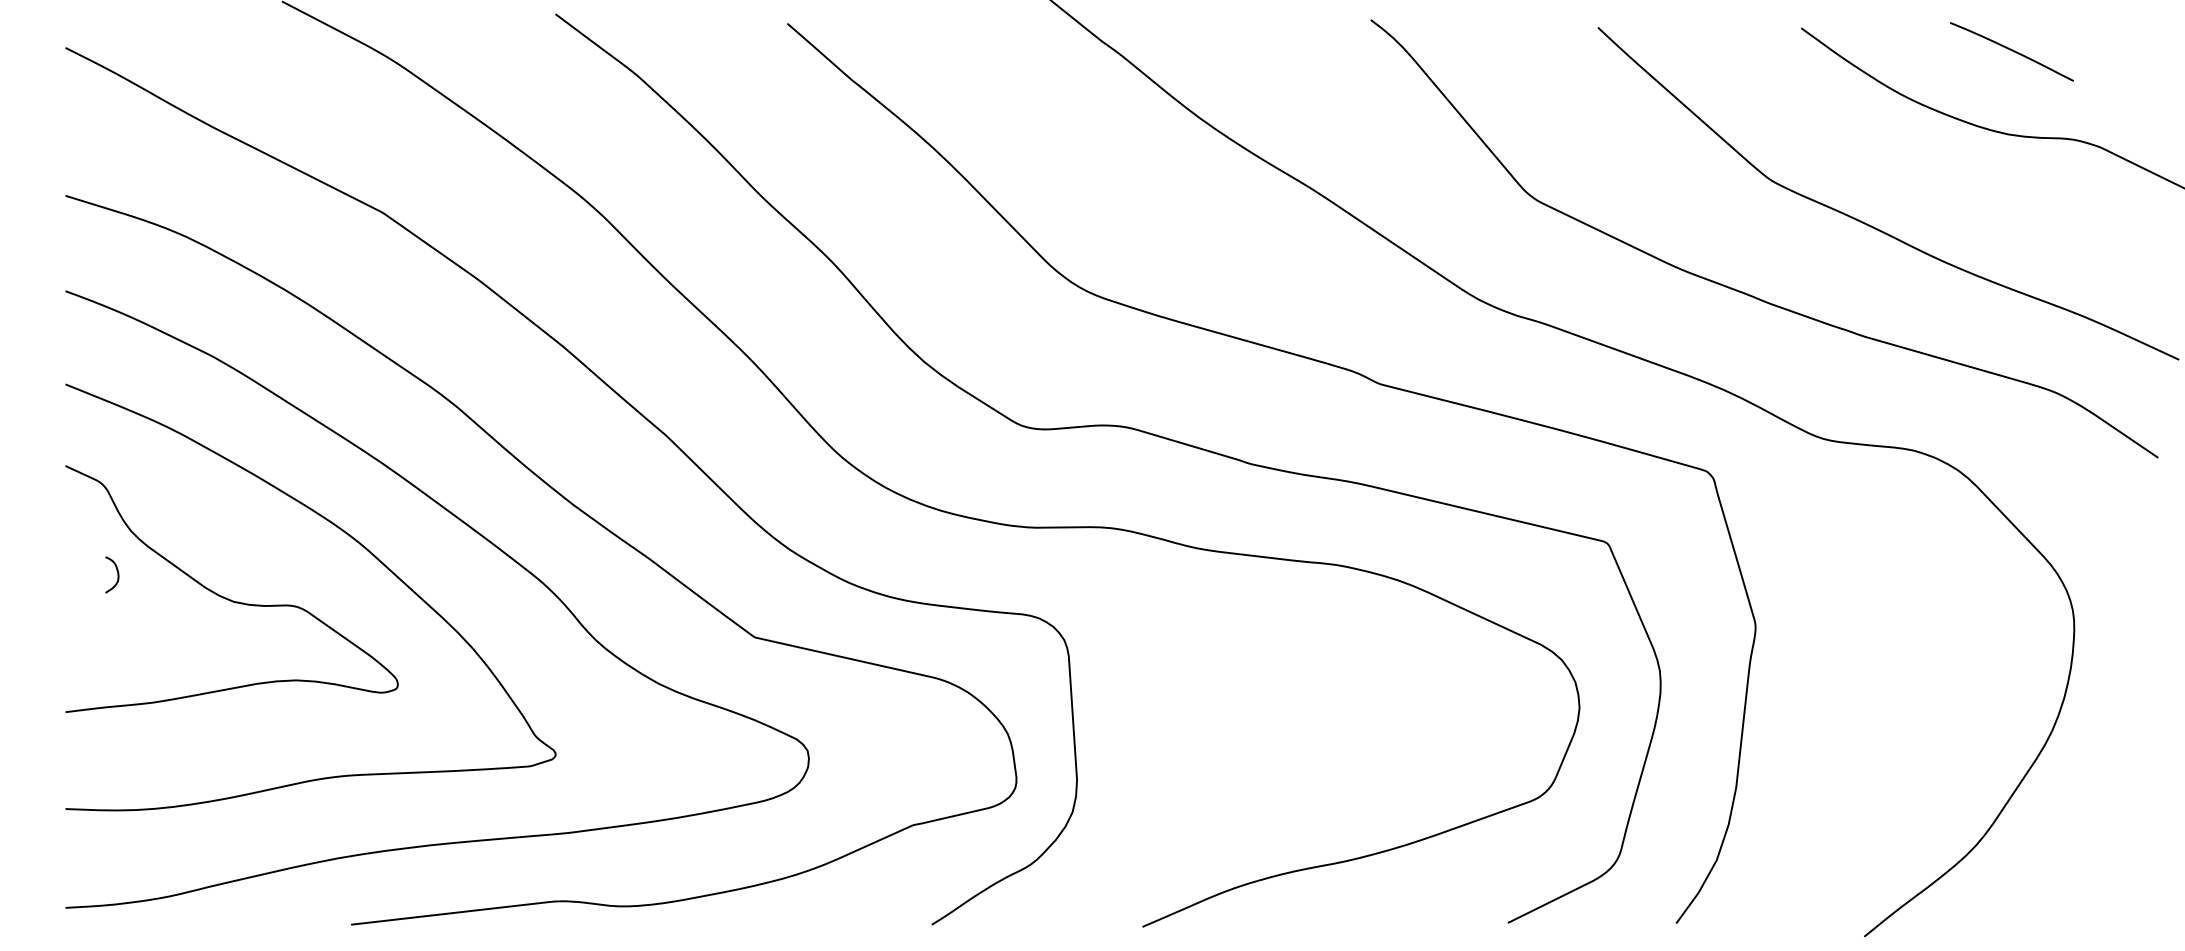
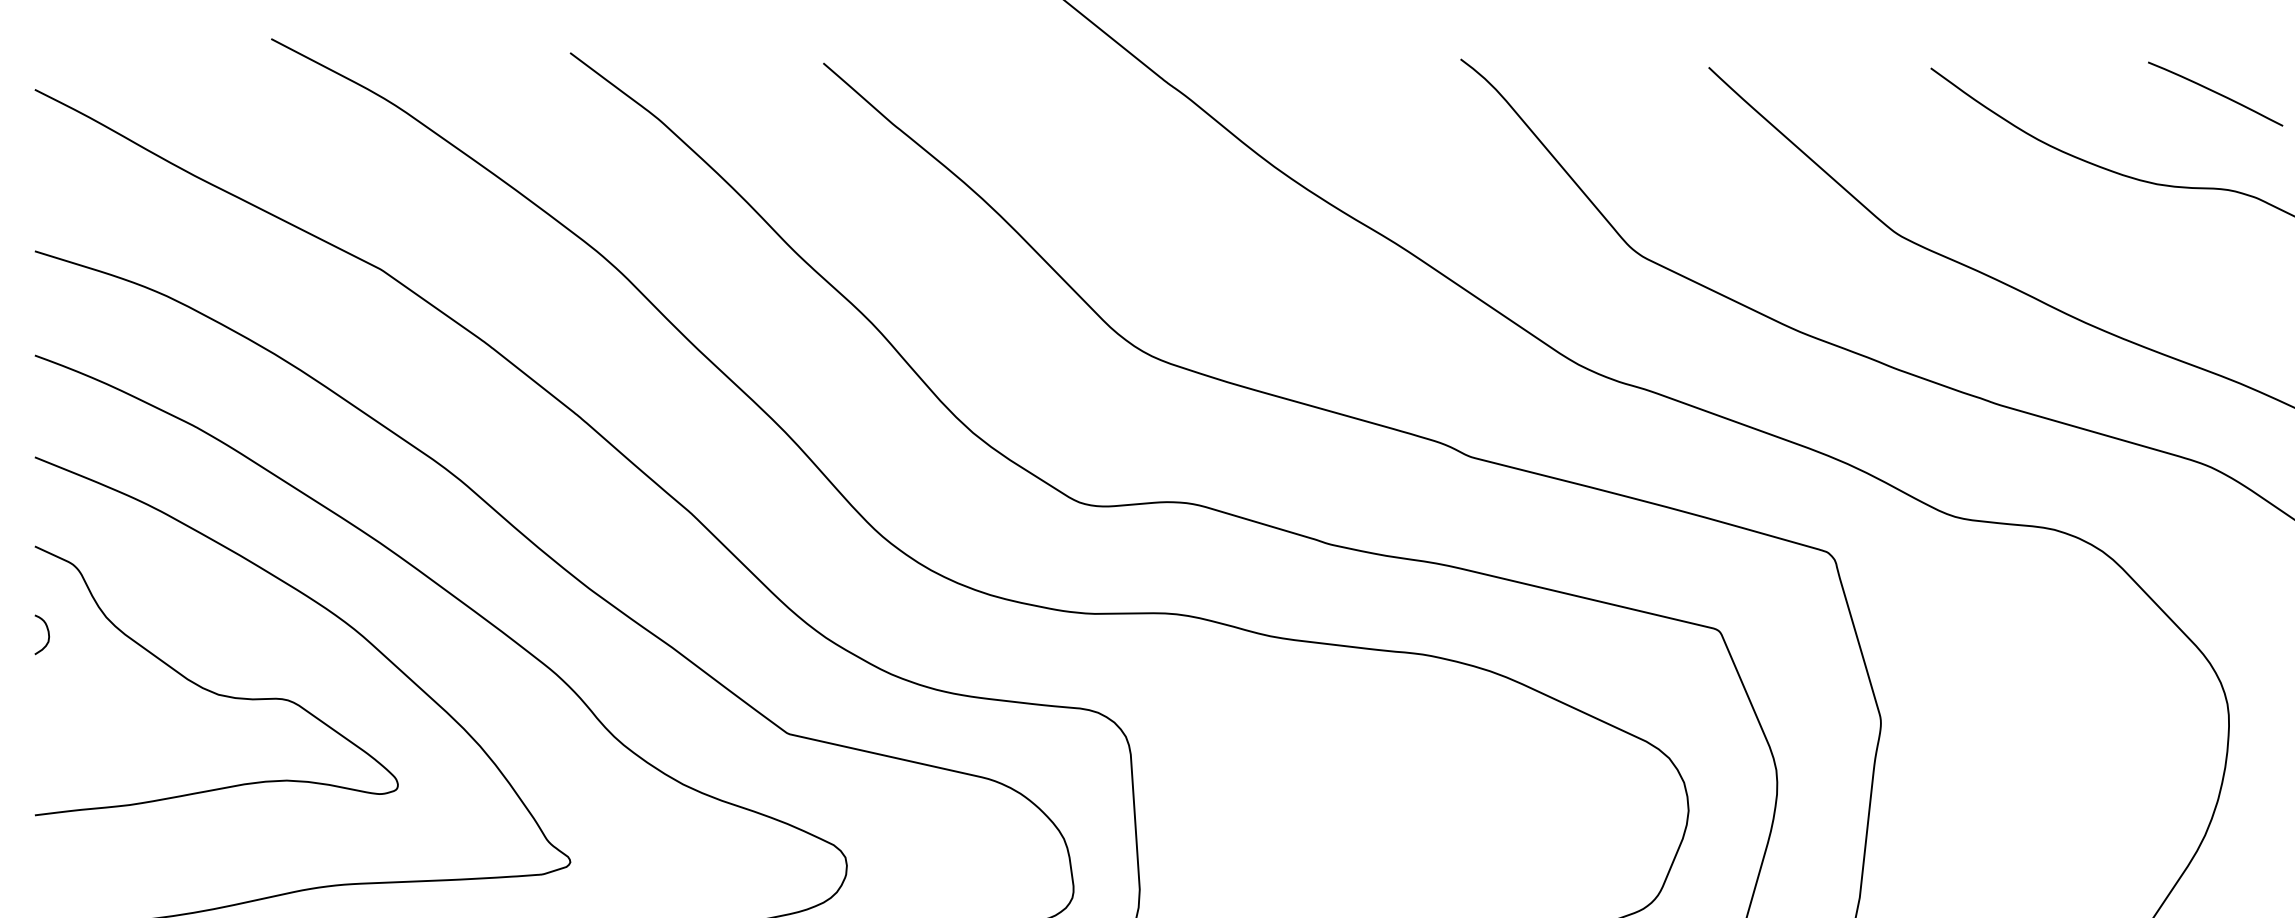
curve: (2011, 50) -> (2215, 92), moved
curve: (117, 574) -> (47, 634), moved

